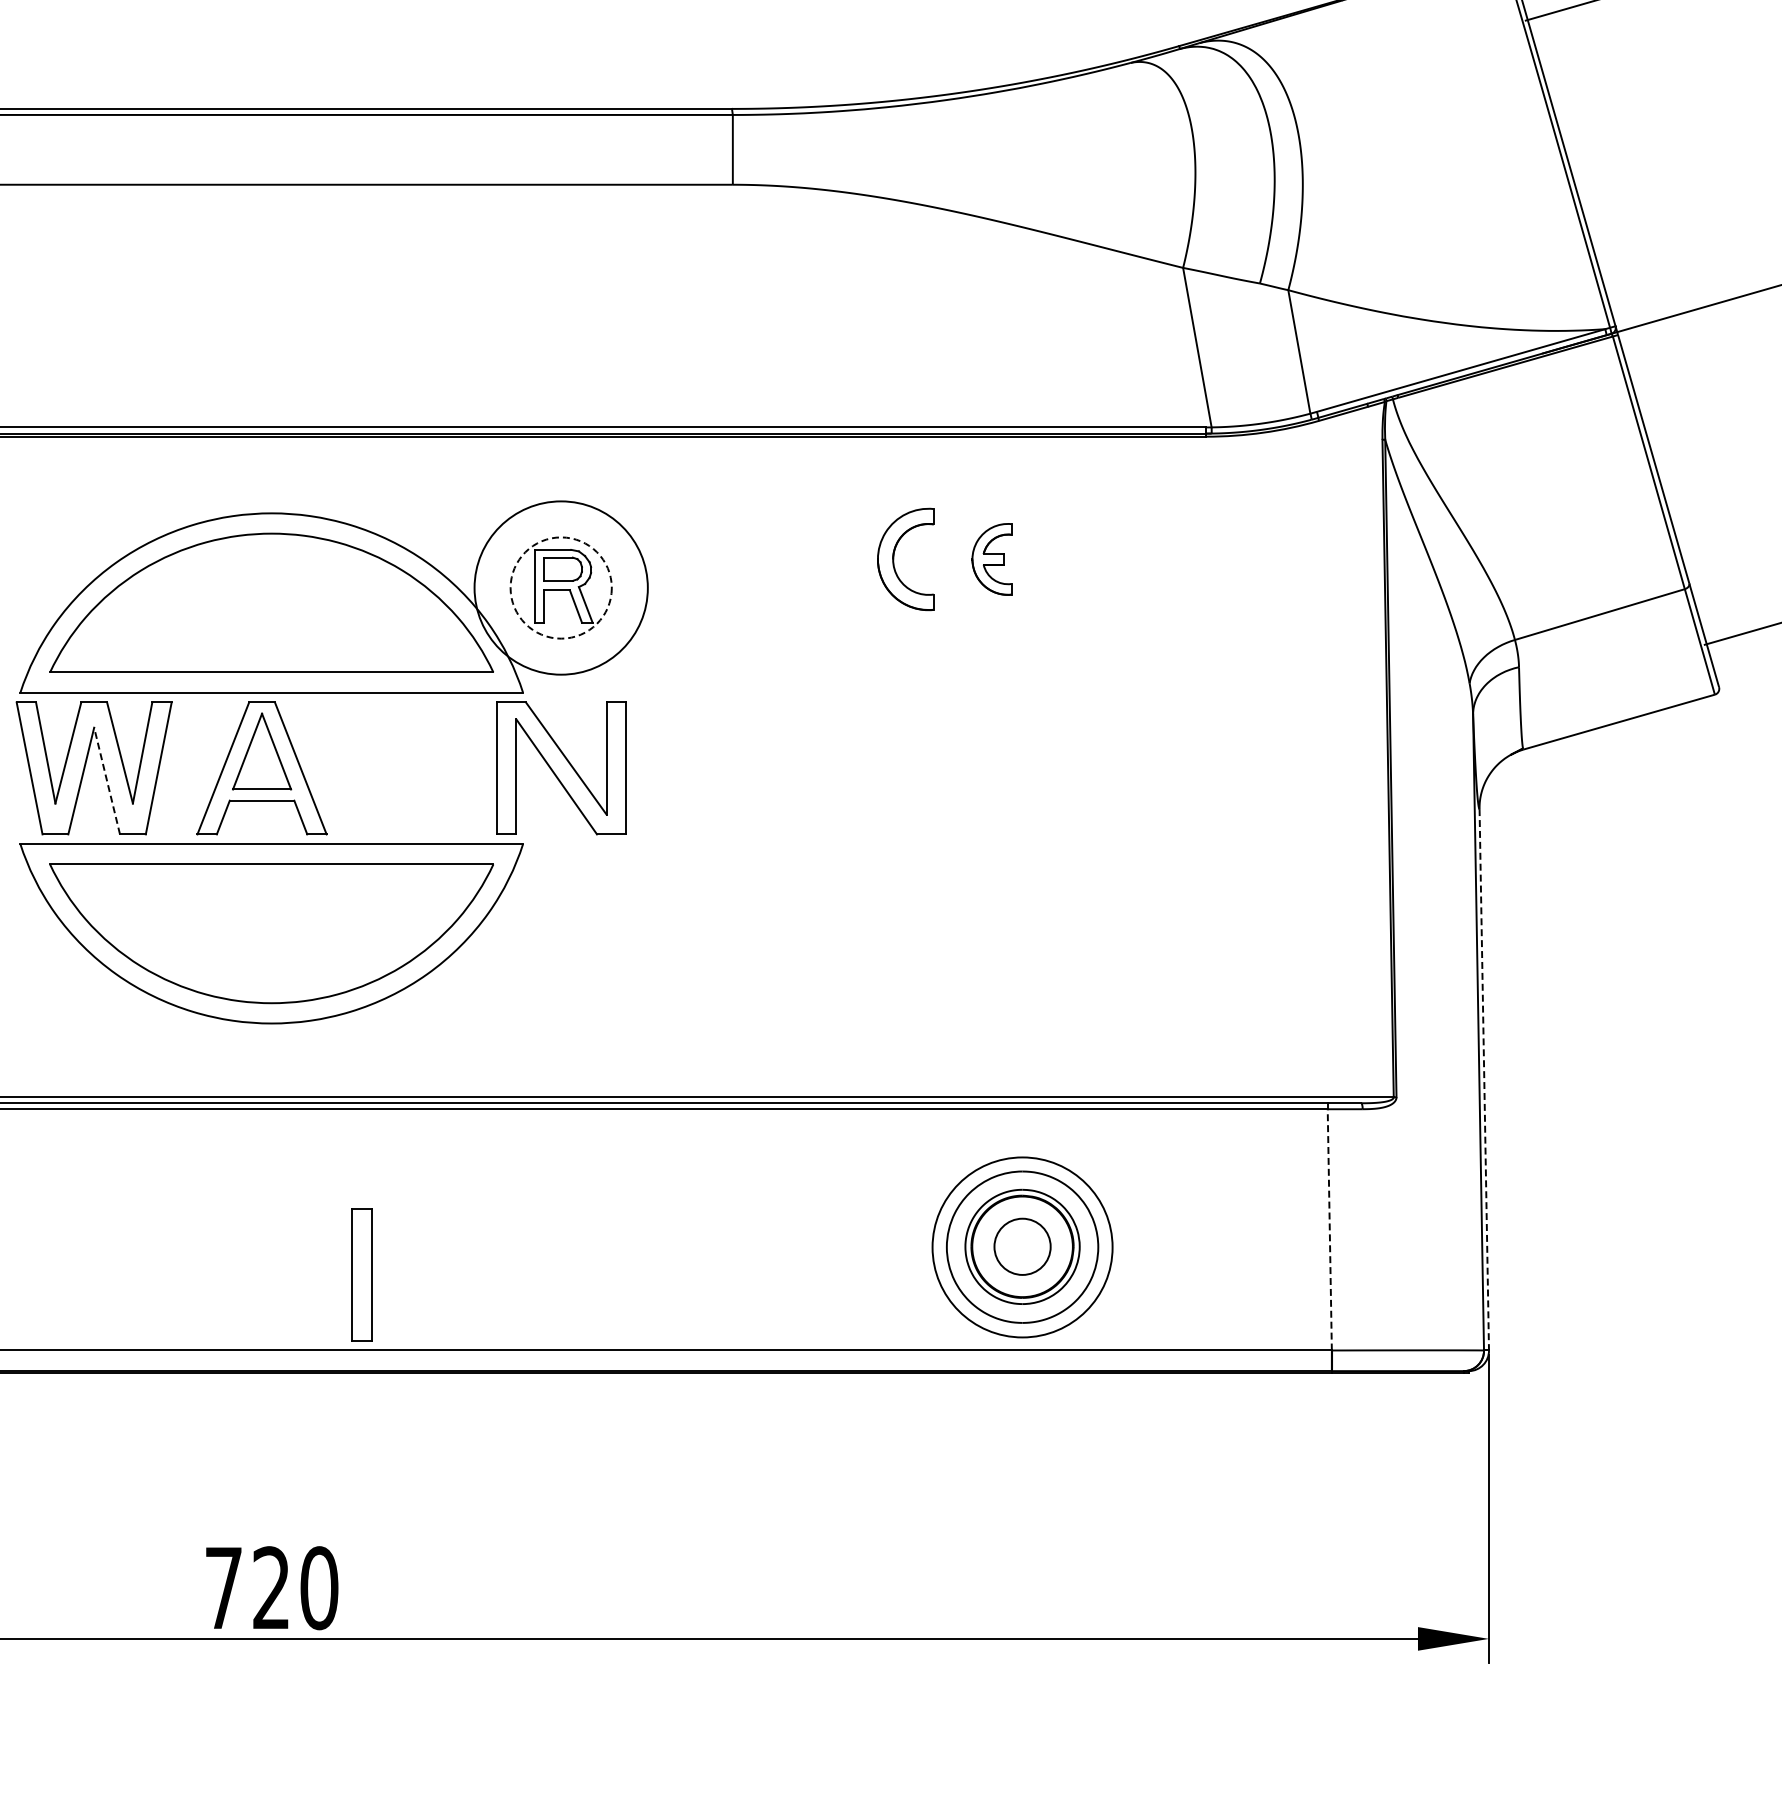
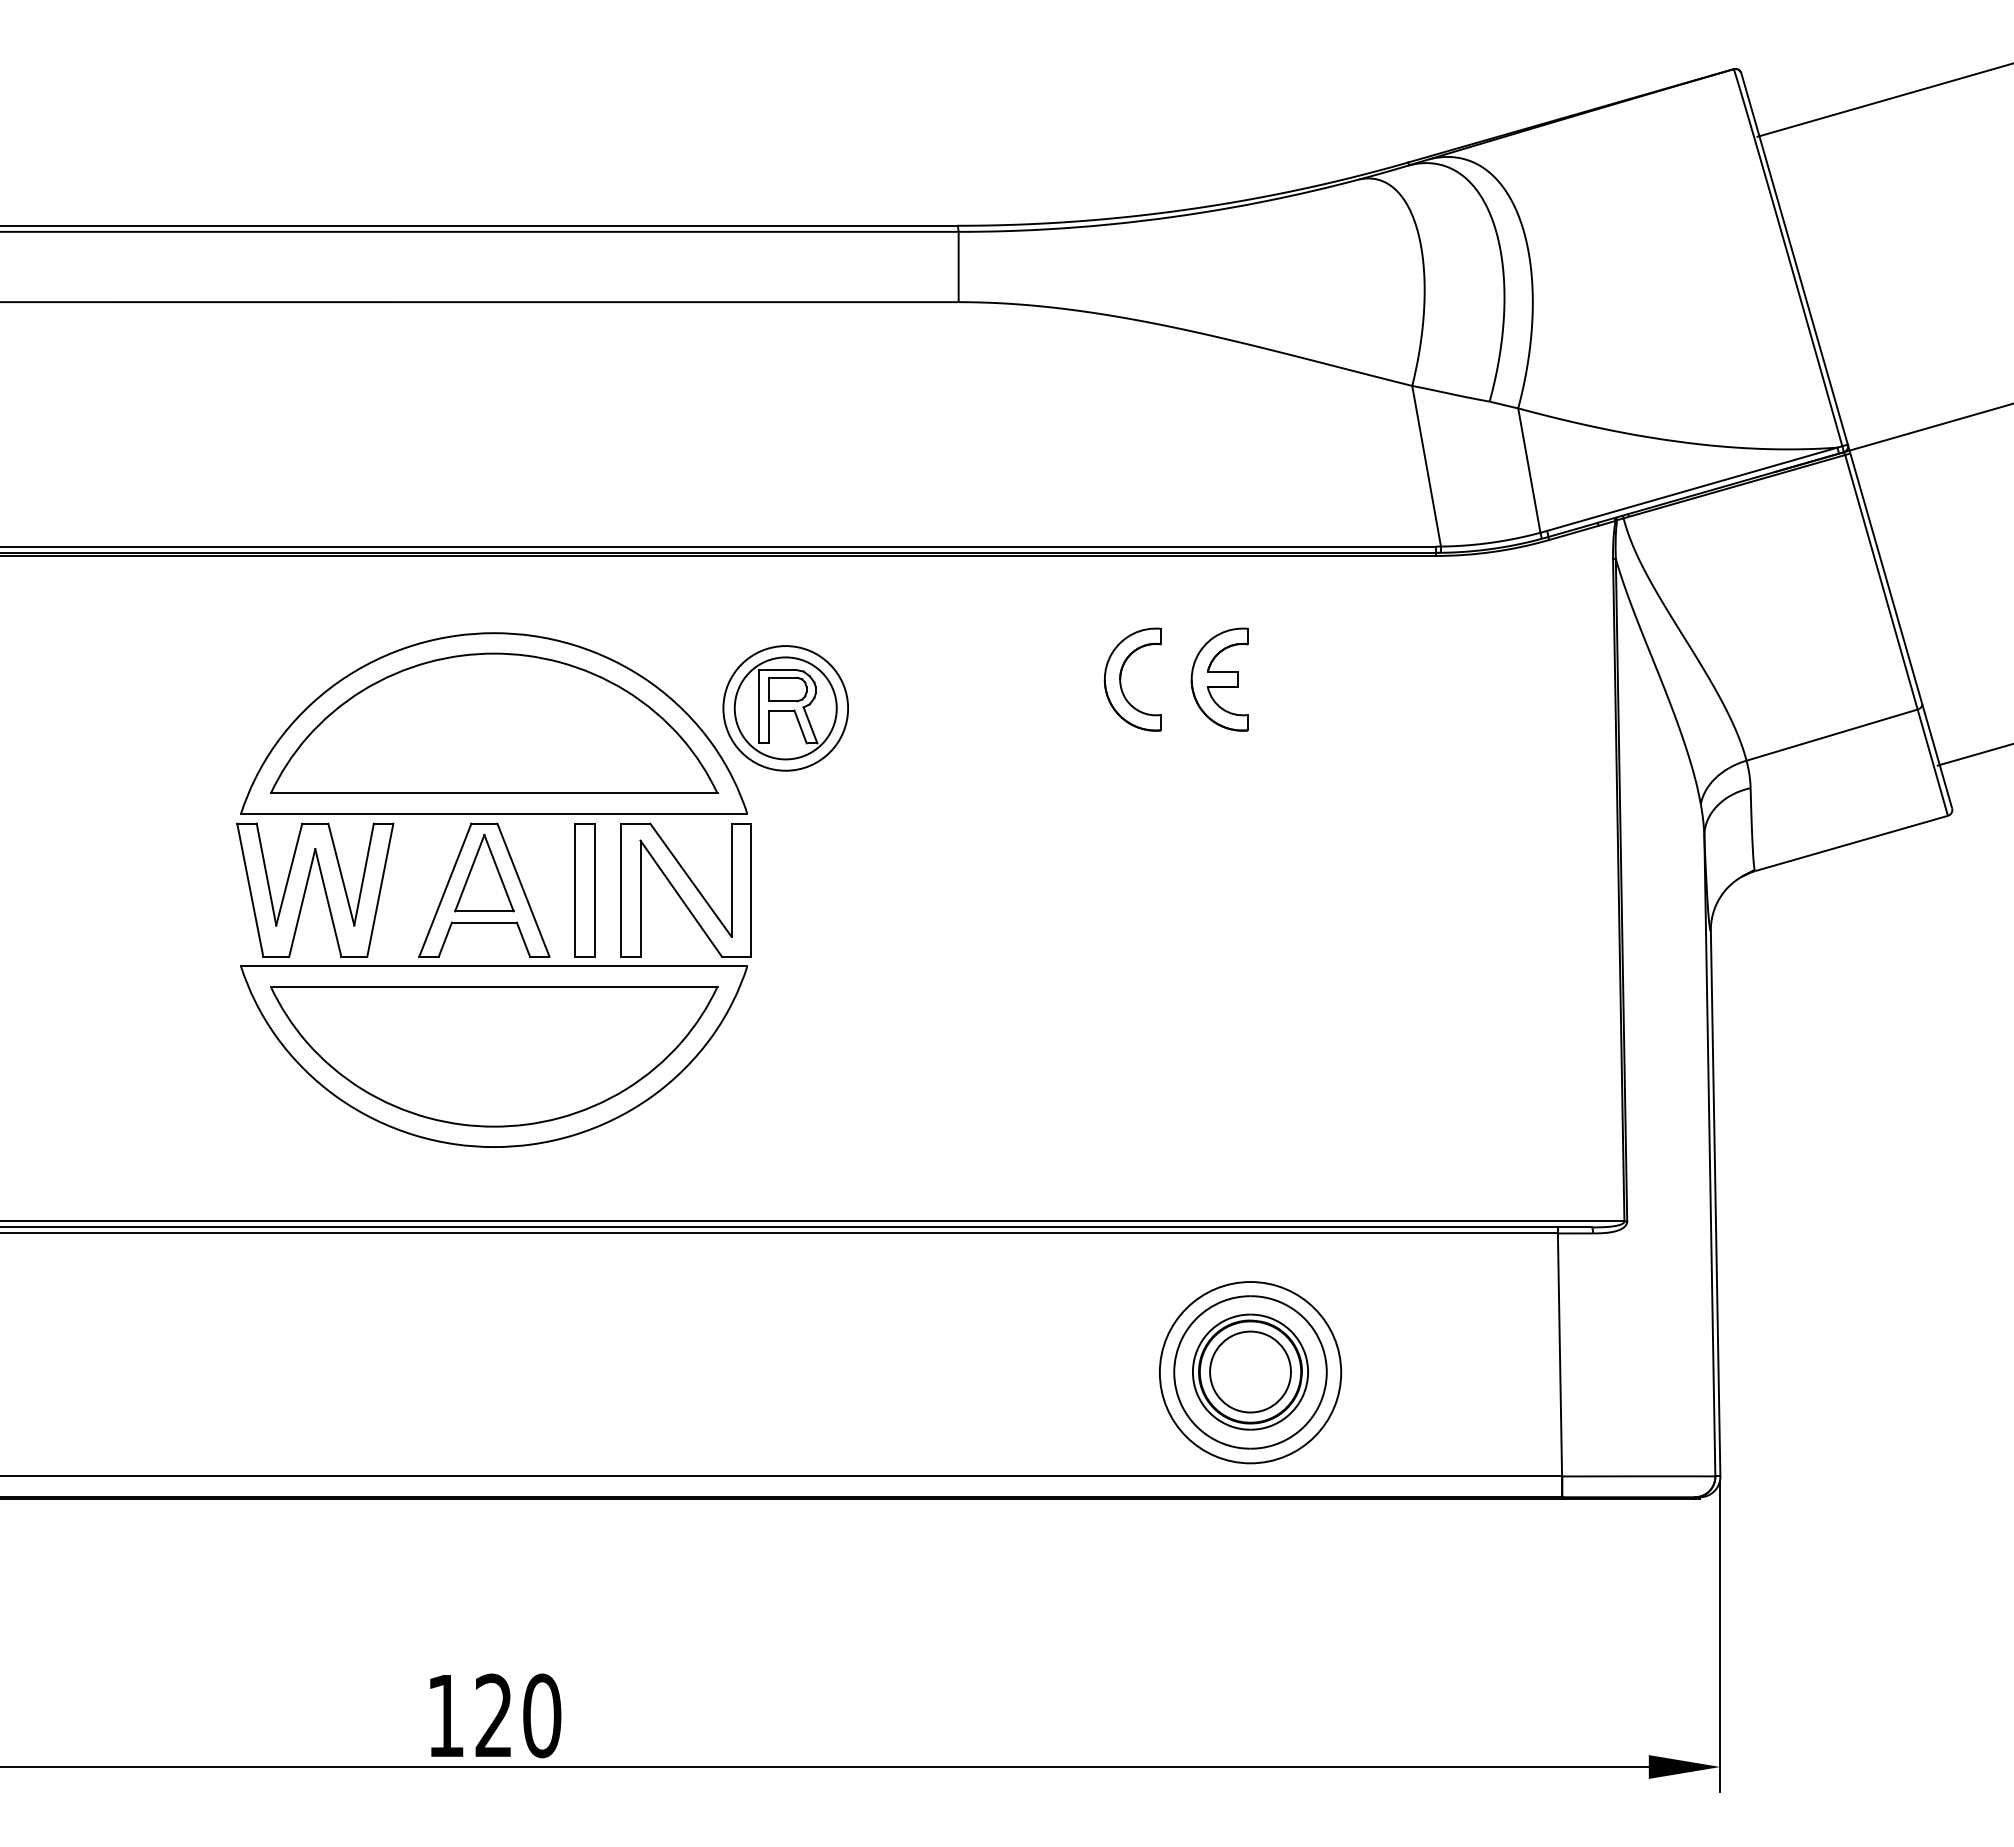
part: (991, 559) -> (1219, 679), size x1.43
circle: (560, 588) -> (785, 708), dashed -> solid
circle: (560, 588) -> (785, 708), size x0.71
part: (560, 767) -> (685, 889), moved
line: (107, 780) -> (328, 902), dashed -> solid
line: (1484, 1079) -> (1715, 1203), dashed -> solid
line: (1329, 1229) -> (1559, 1354), dashed -> solid
circle: (1022, 1246) -> (1250, 1371), size x1.43
part: (361, 1275) -> (584, 890), moved
text: (223, 1587) -> (445, 1715), 720 -> 120

